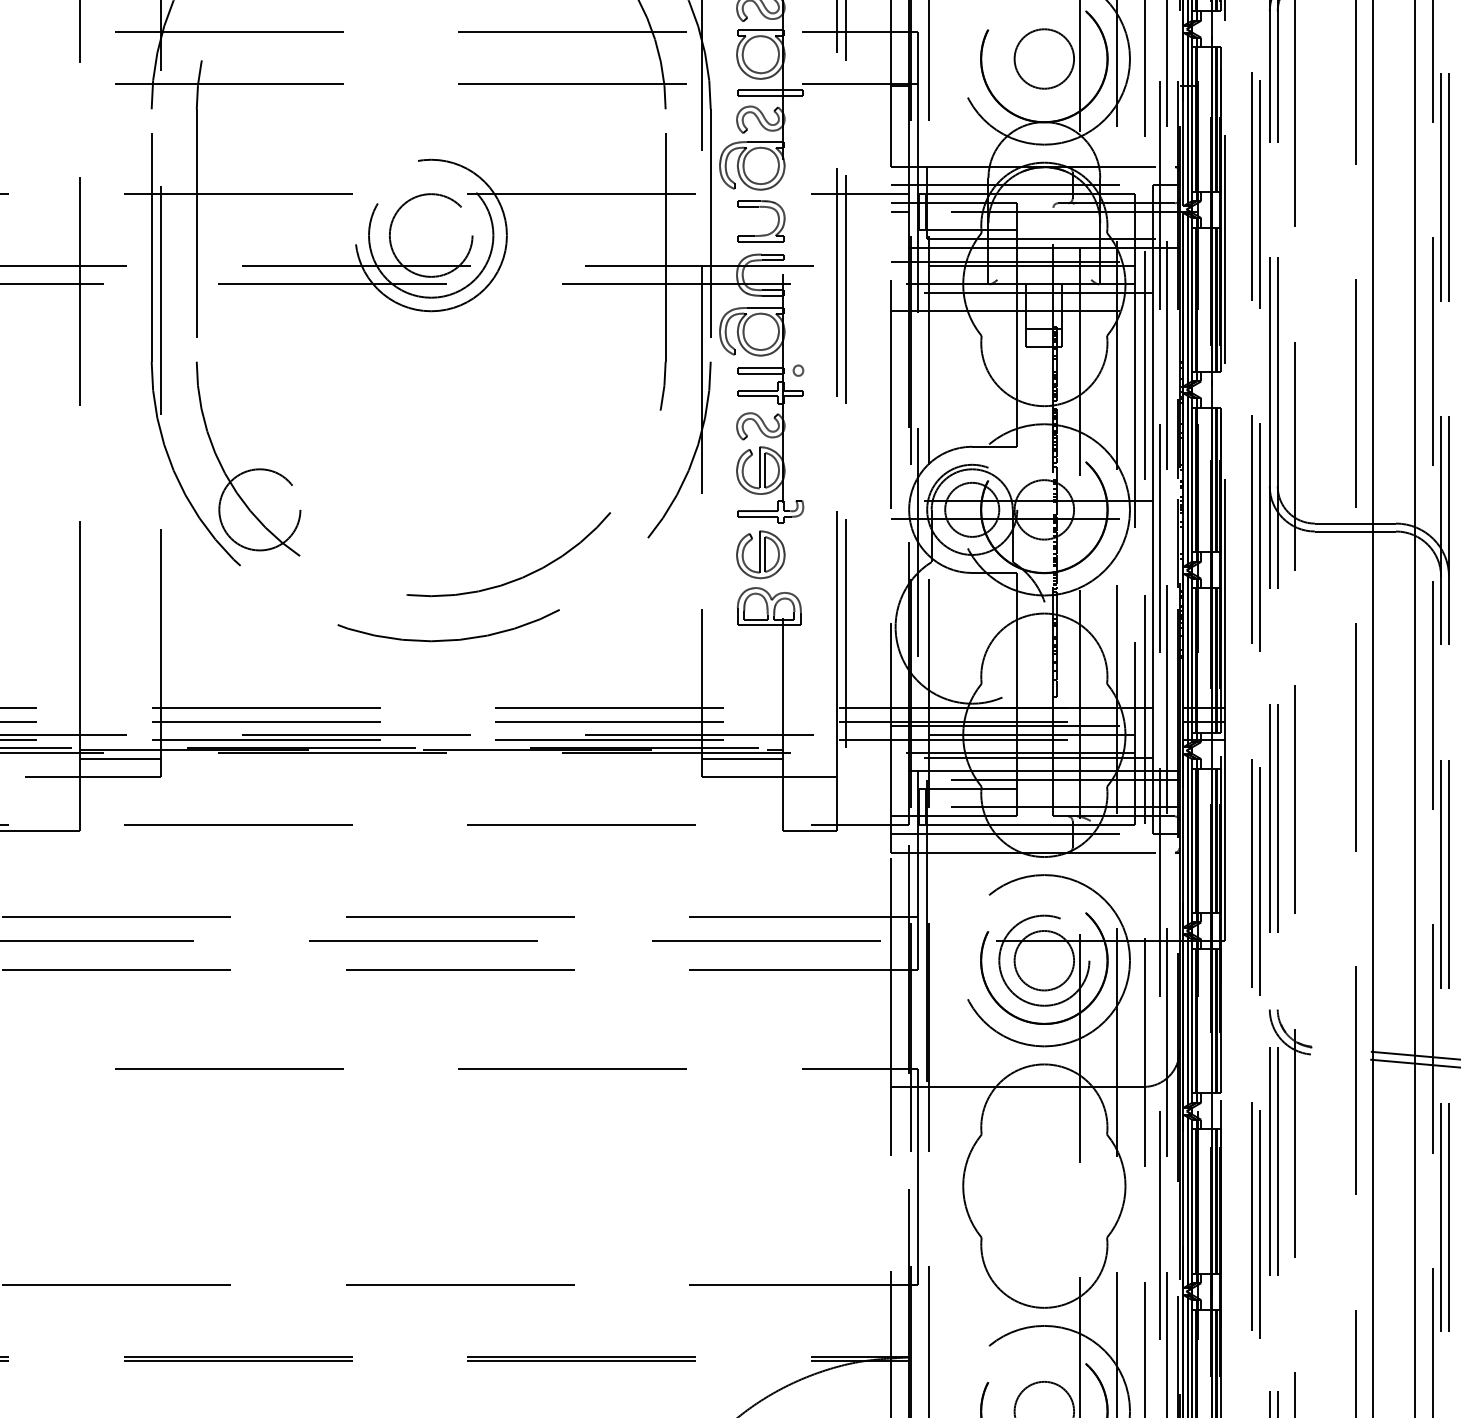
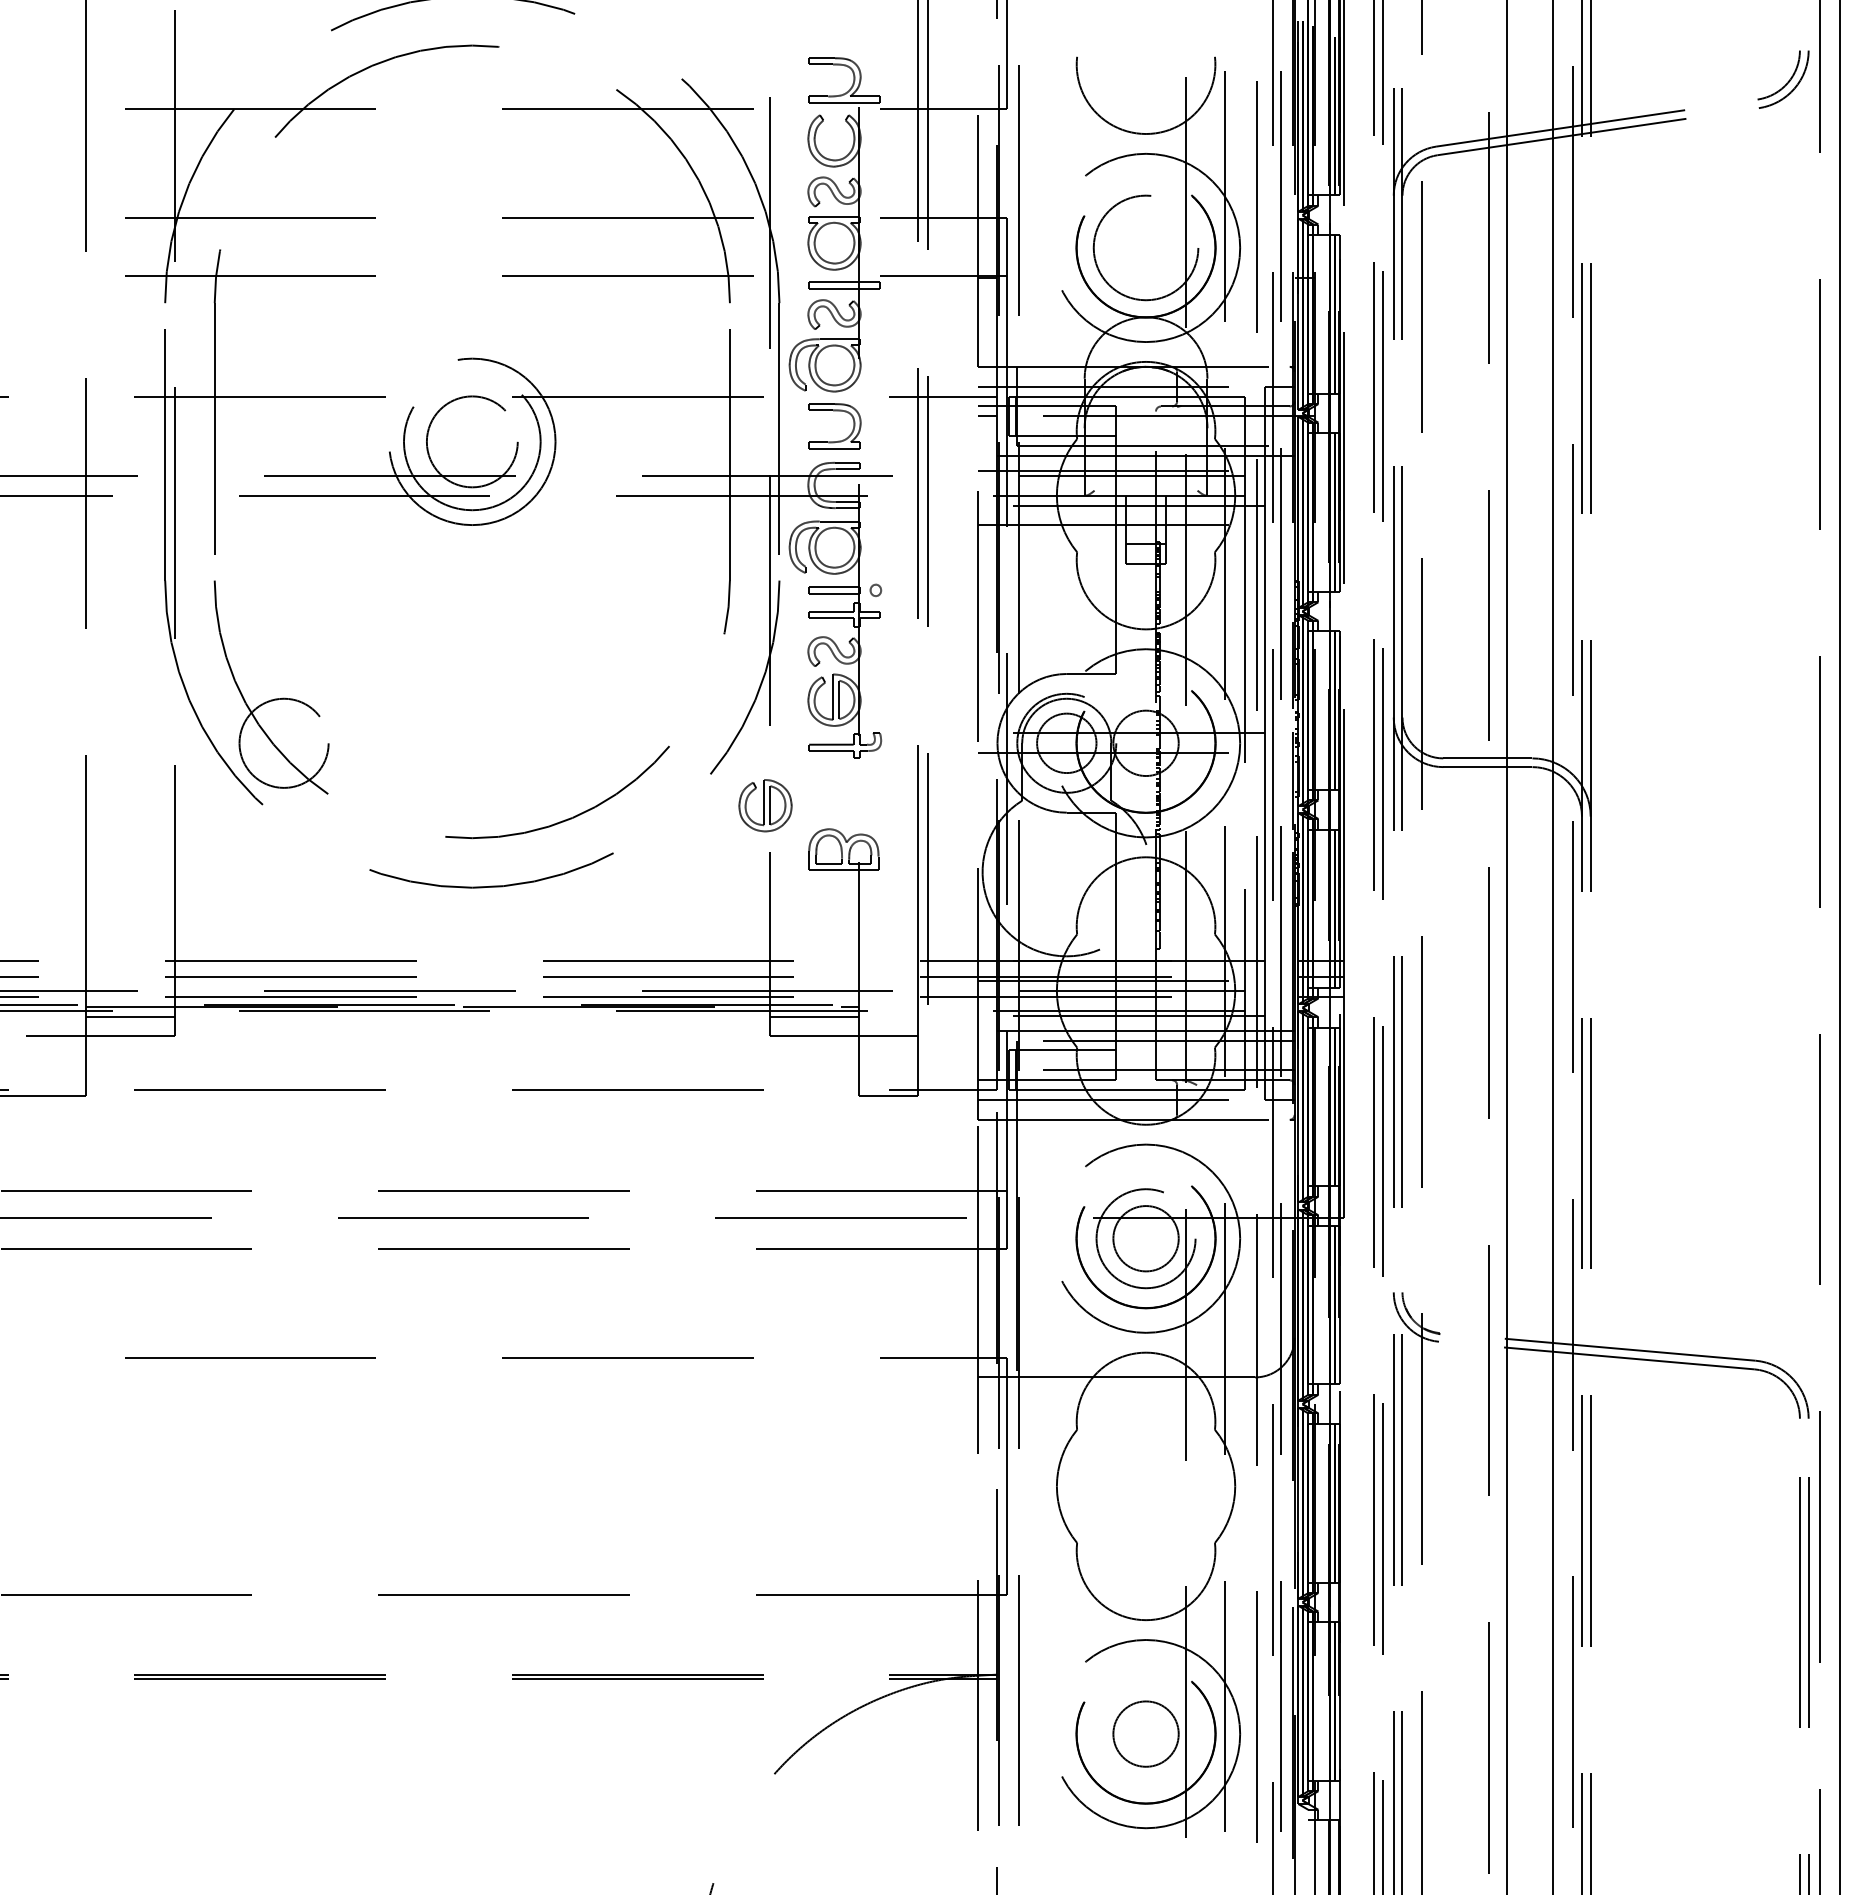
circle: (1043, 58) -> (1145, 247), size x1.6
part: (760, 554) -> (765, 805), moved

